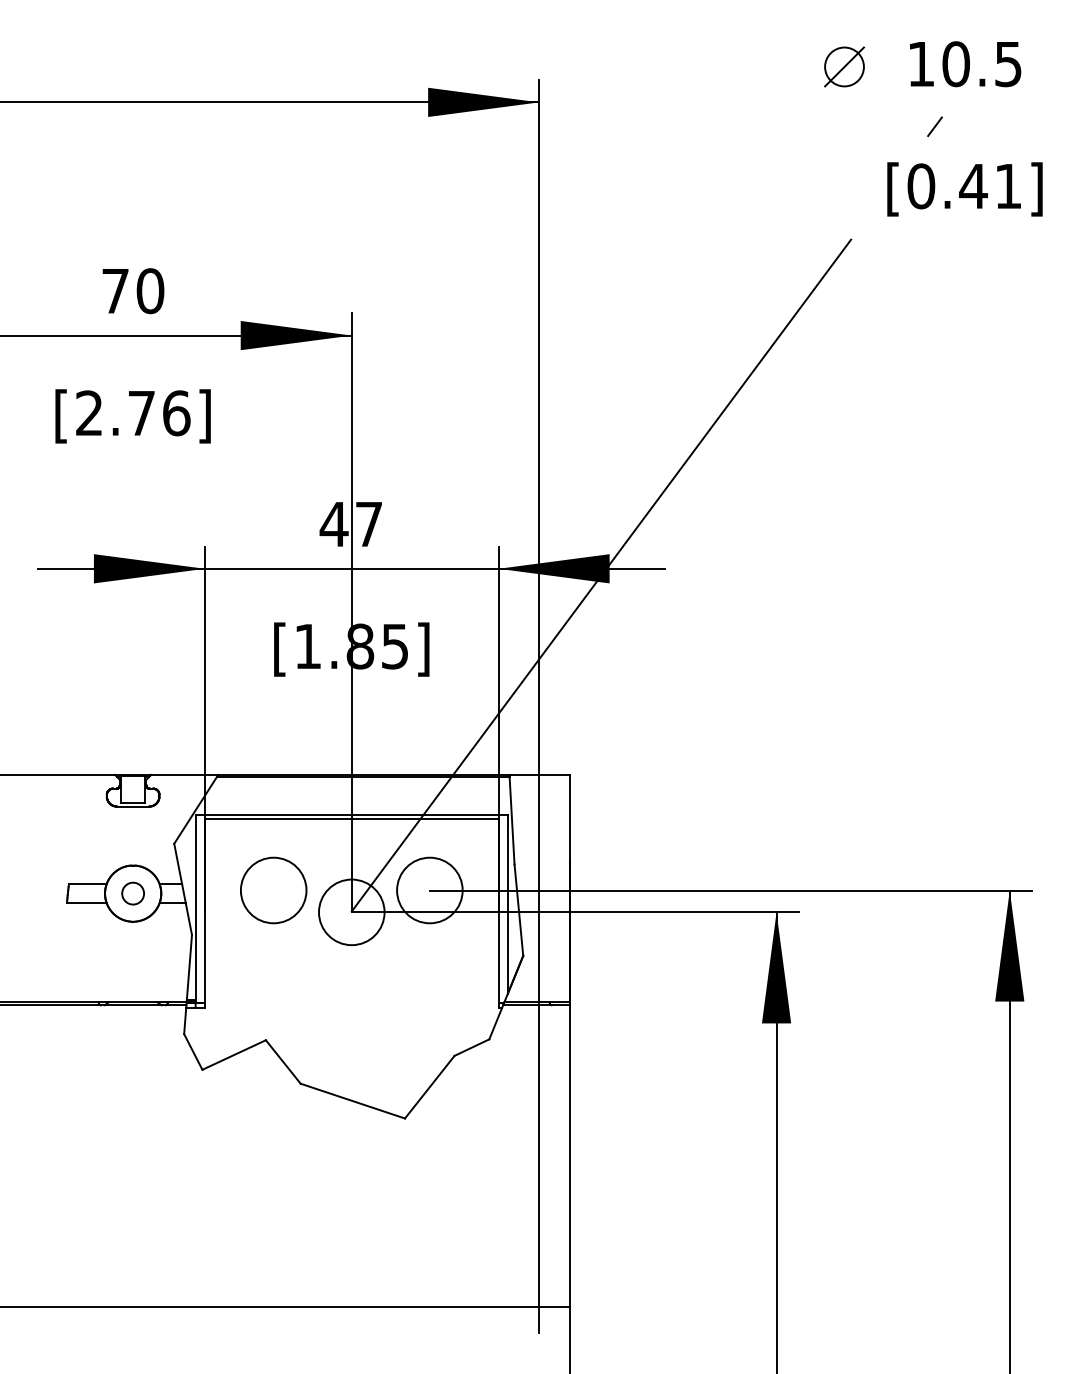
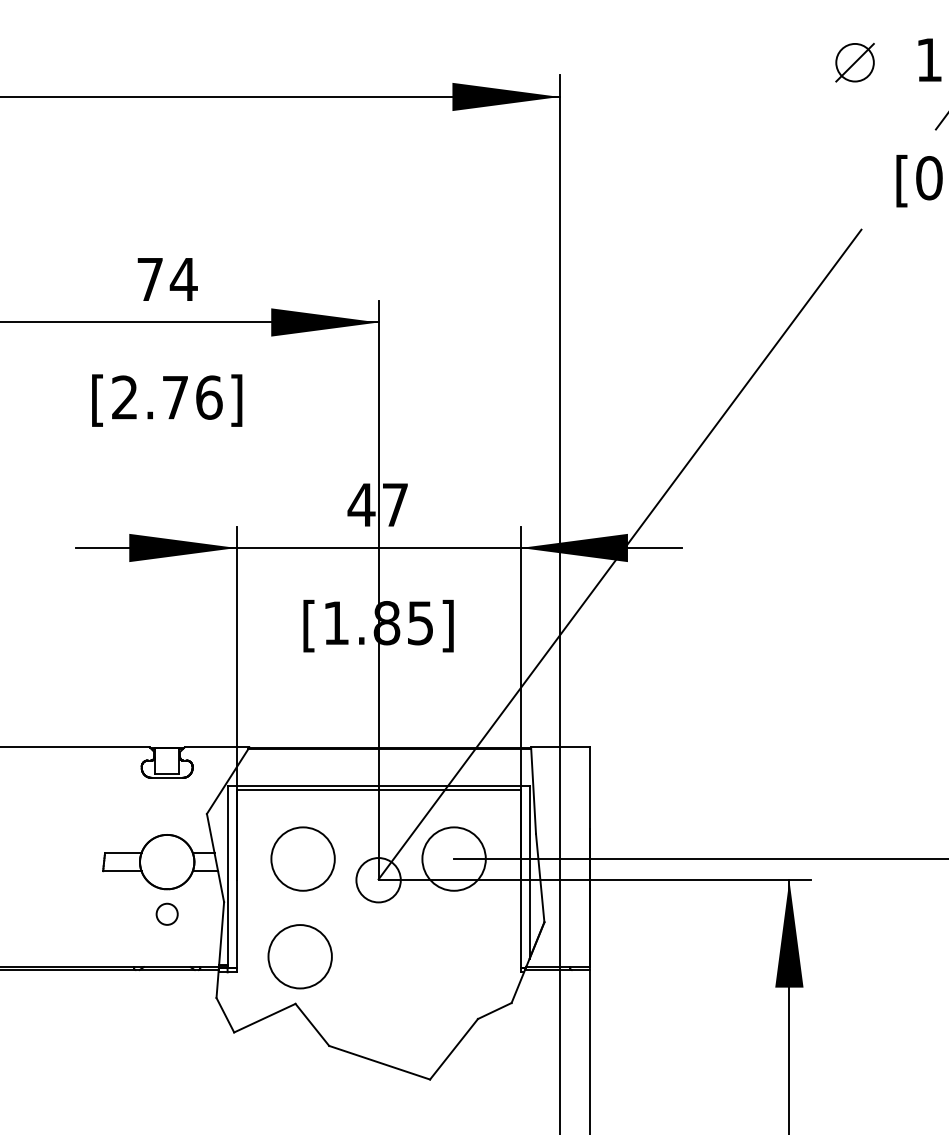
text: (149, 291) -> (183, 279), 70 -> 74
circle: (132, 893) -> (166, 914), moved
circle: (351, 912) -> (378, 880), size x0.7
circle: (270, 991) -> (300, 956), added

